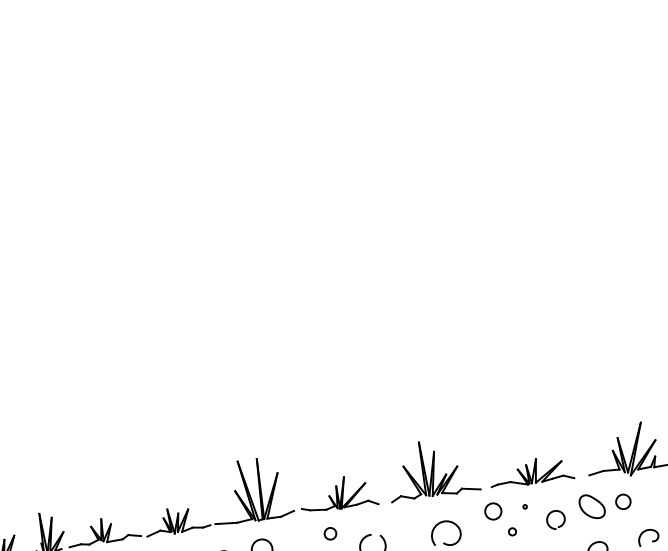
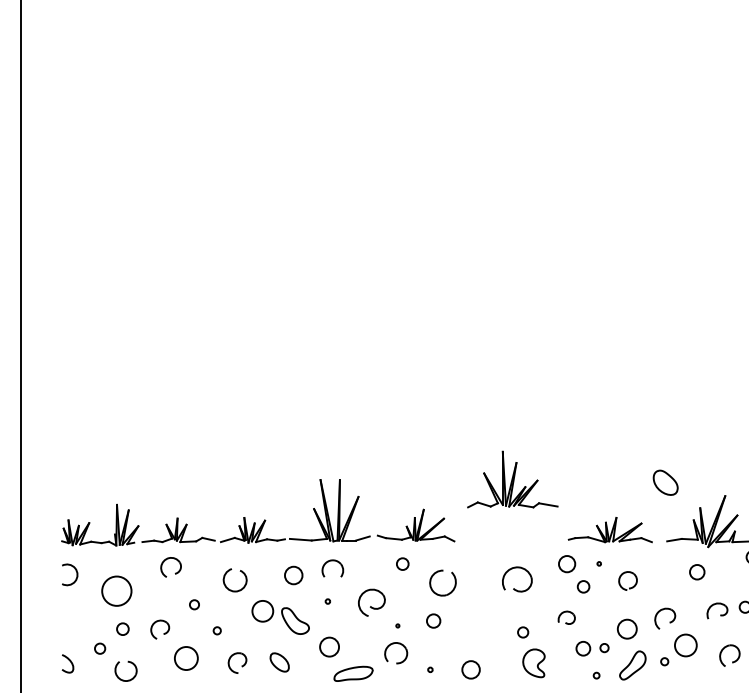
part: (432, 468) -> (512, 479), moved
part: (591, 506) -> (665, 482), moved
circle: (511, 531) -> (582, 586), size x1.6

